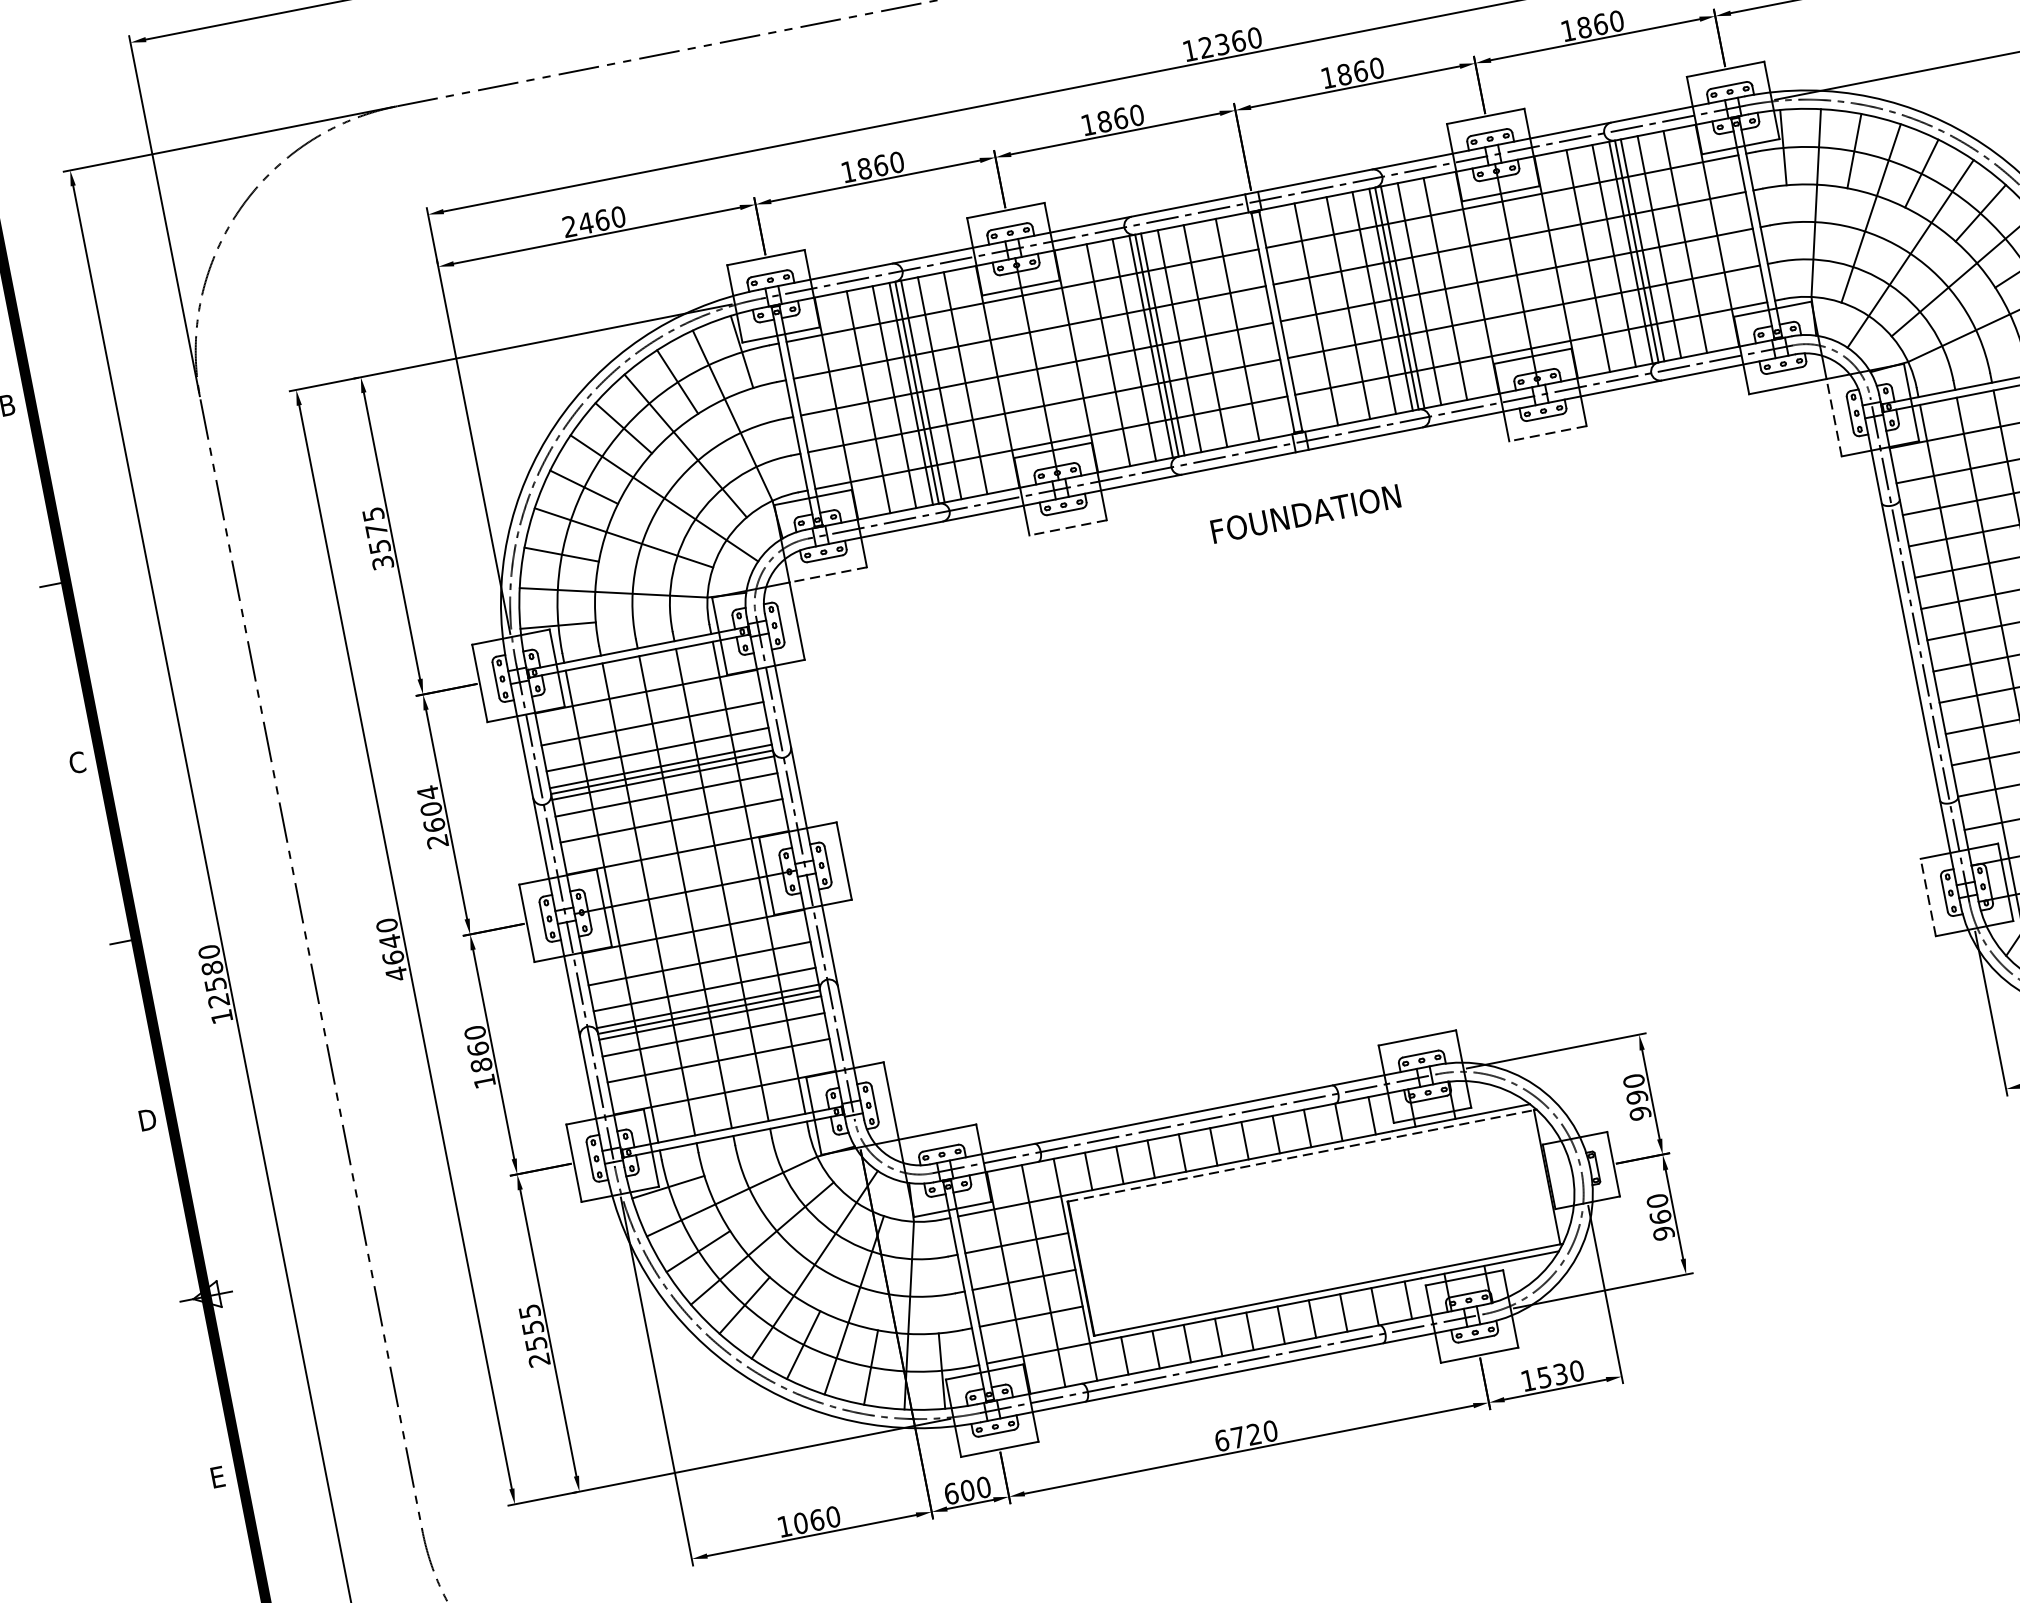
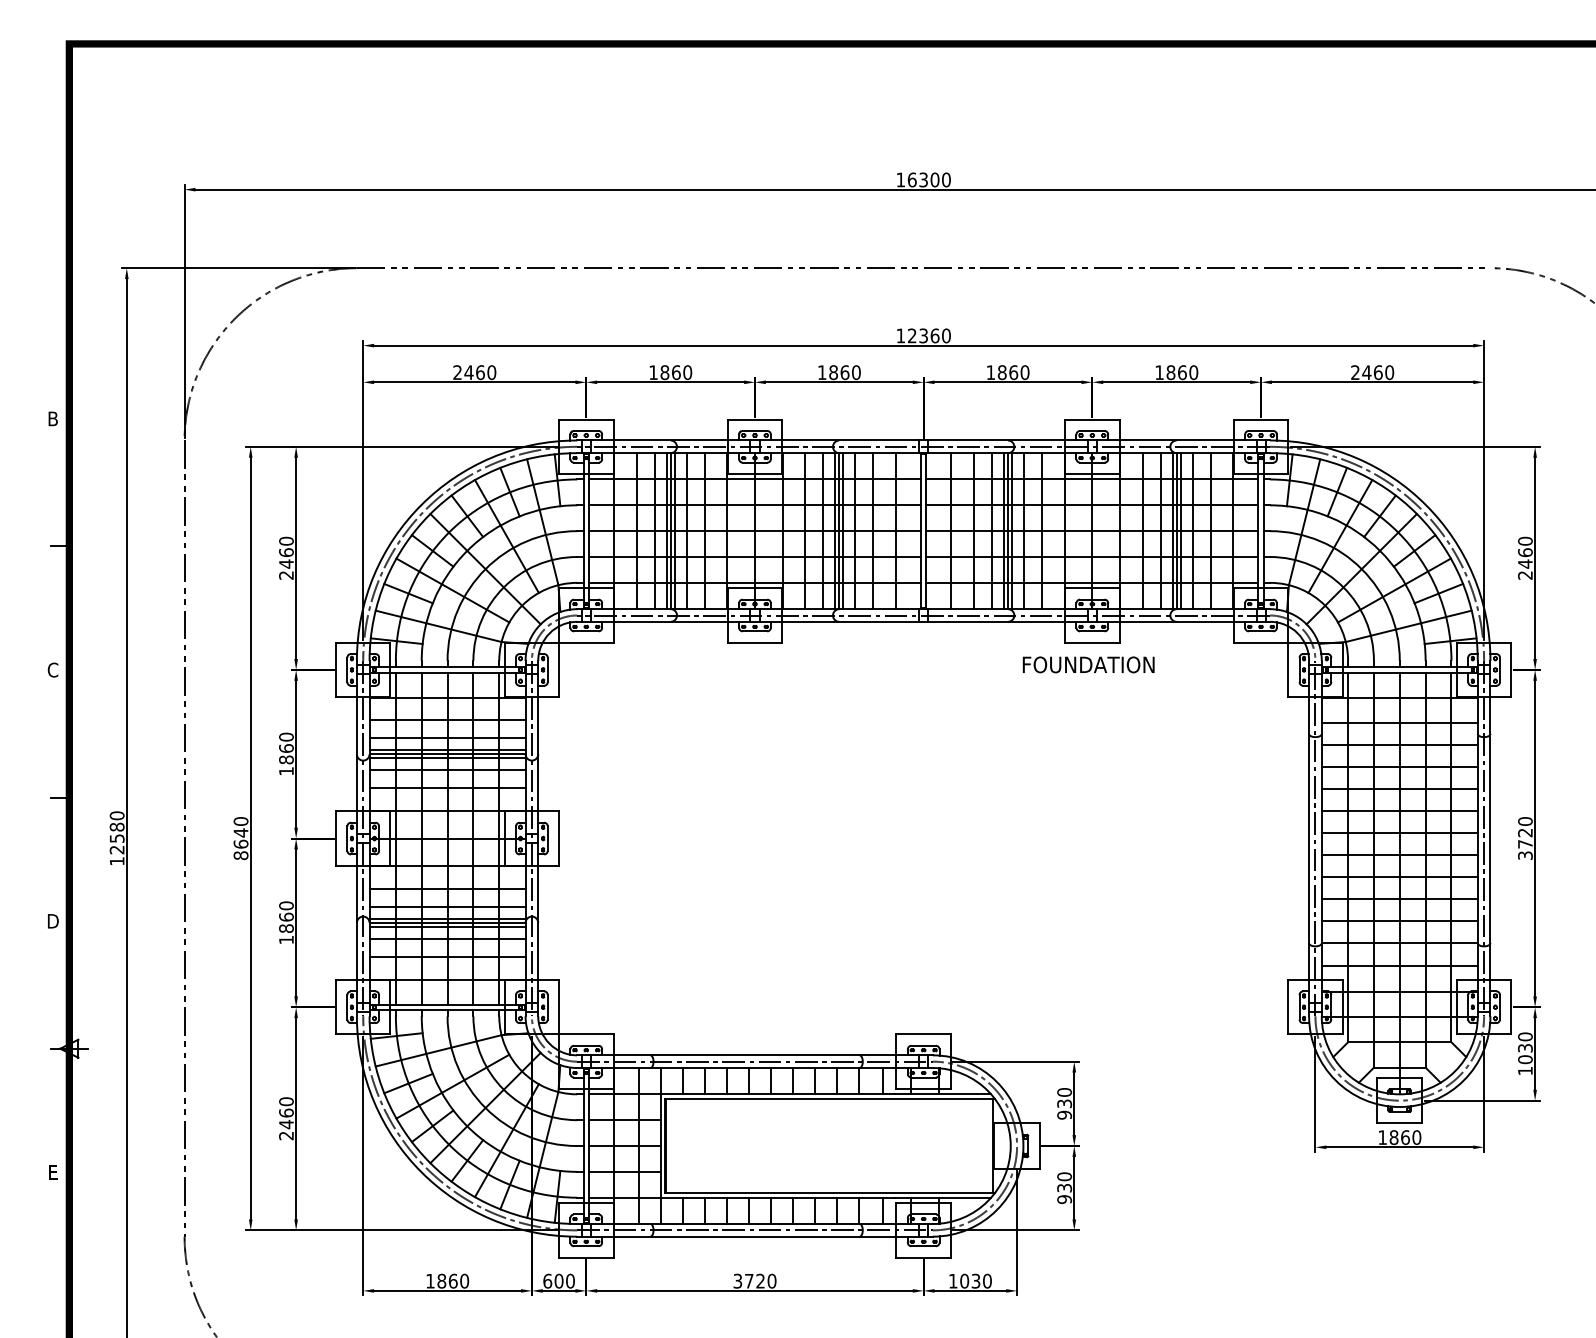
line: (1834, 417) -> (1288, 669), dashed -> solid
line: (1546, 433) -> (1091, 642), dashed -> solid
text: (1305, 513) -> (1088, 664), moved
line: (1067, 527) -> (754, 642), dashed -> solid
text: (378, 537) -> (286, 557), 3575 -> 2460
line: (827, 574) -> (585, 642), dashed -> solid
text: (432, 816) -> (286, 753), 2604 -> 1860
line: (1928, 896) -> (1288, 1006), dashed -> solid
text: (395, 974) -> (240, 855), 4640 -> 8640
text: (1636, 1096) -> (1064, 1103), 990 -> 930
line: (1301, 1155) -> (829, 1098), dashed -> solid
text: (1660, 1216) -> (1064, 1187), 960 -> 930
text: (533, 1328) -> (286, 1113), 2555 -> 2460
text: (1544, 1376) -> (964, 1280), 1530 -> 1030
text: (1221, 1439) -> (737, 1280), 6720 -> 3720
text: (800, 1523) -> (441, 1281), 1060 -> 1860

